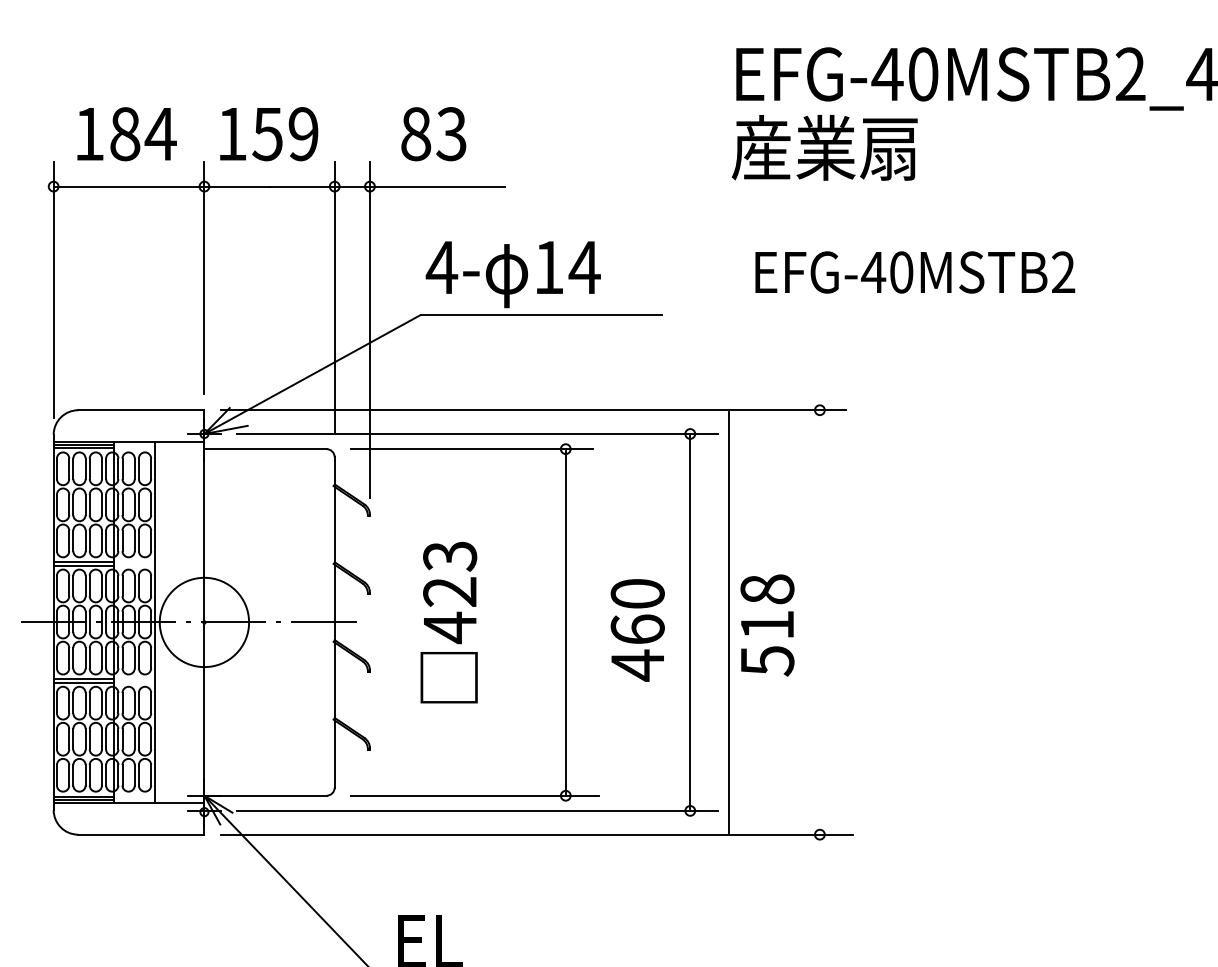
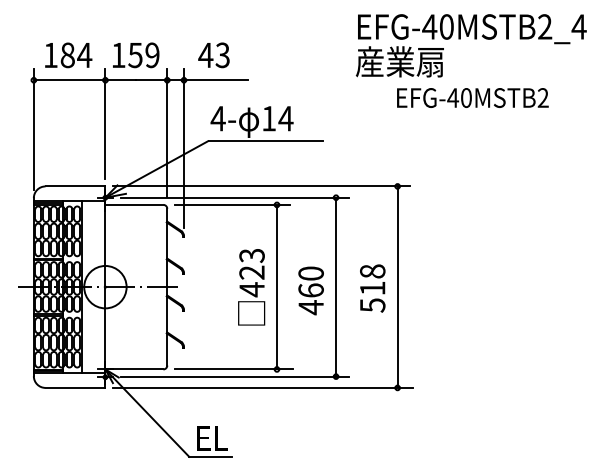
text: (415, 134) -> (205, 55), 83 -> 43
text: (914, 271) -> (472, 97), moved
text: (448, 623) -> (251, 287), moved
line: (729, 623) -> (397, 287), moved

